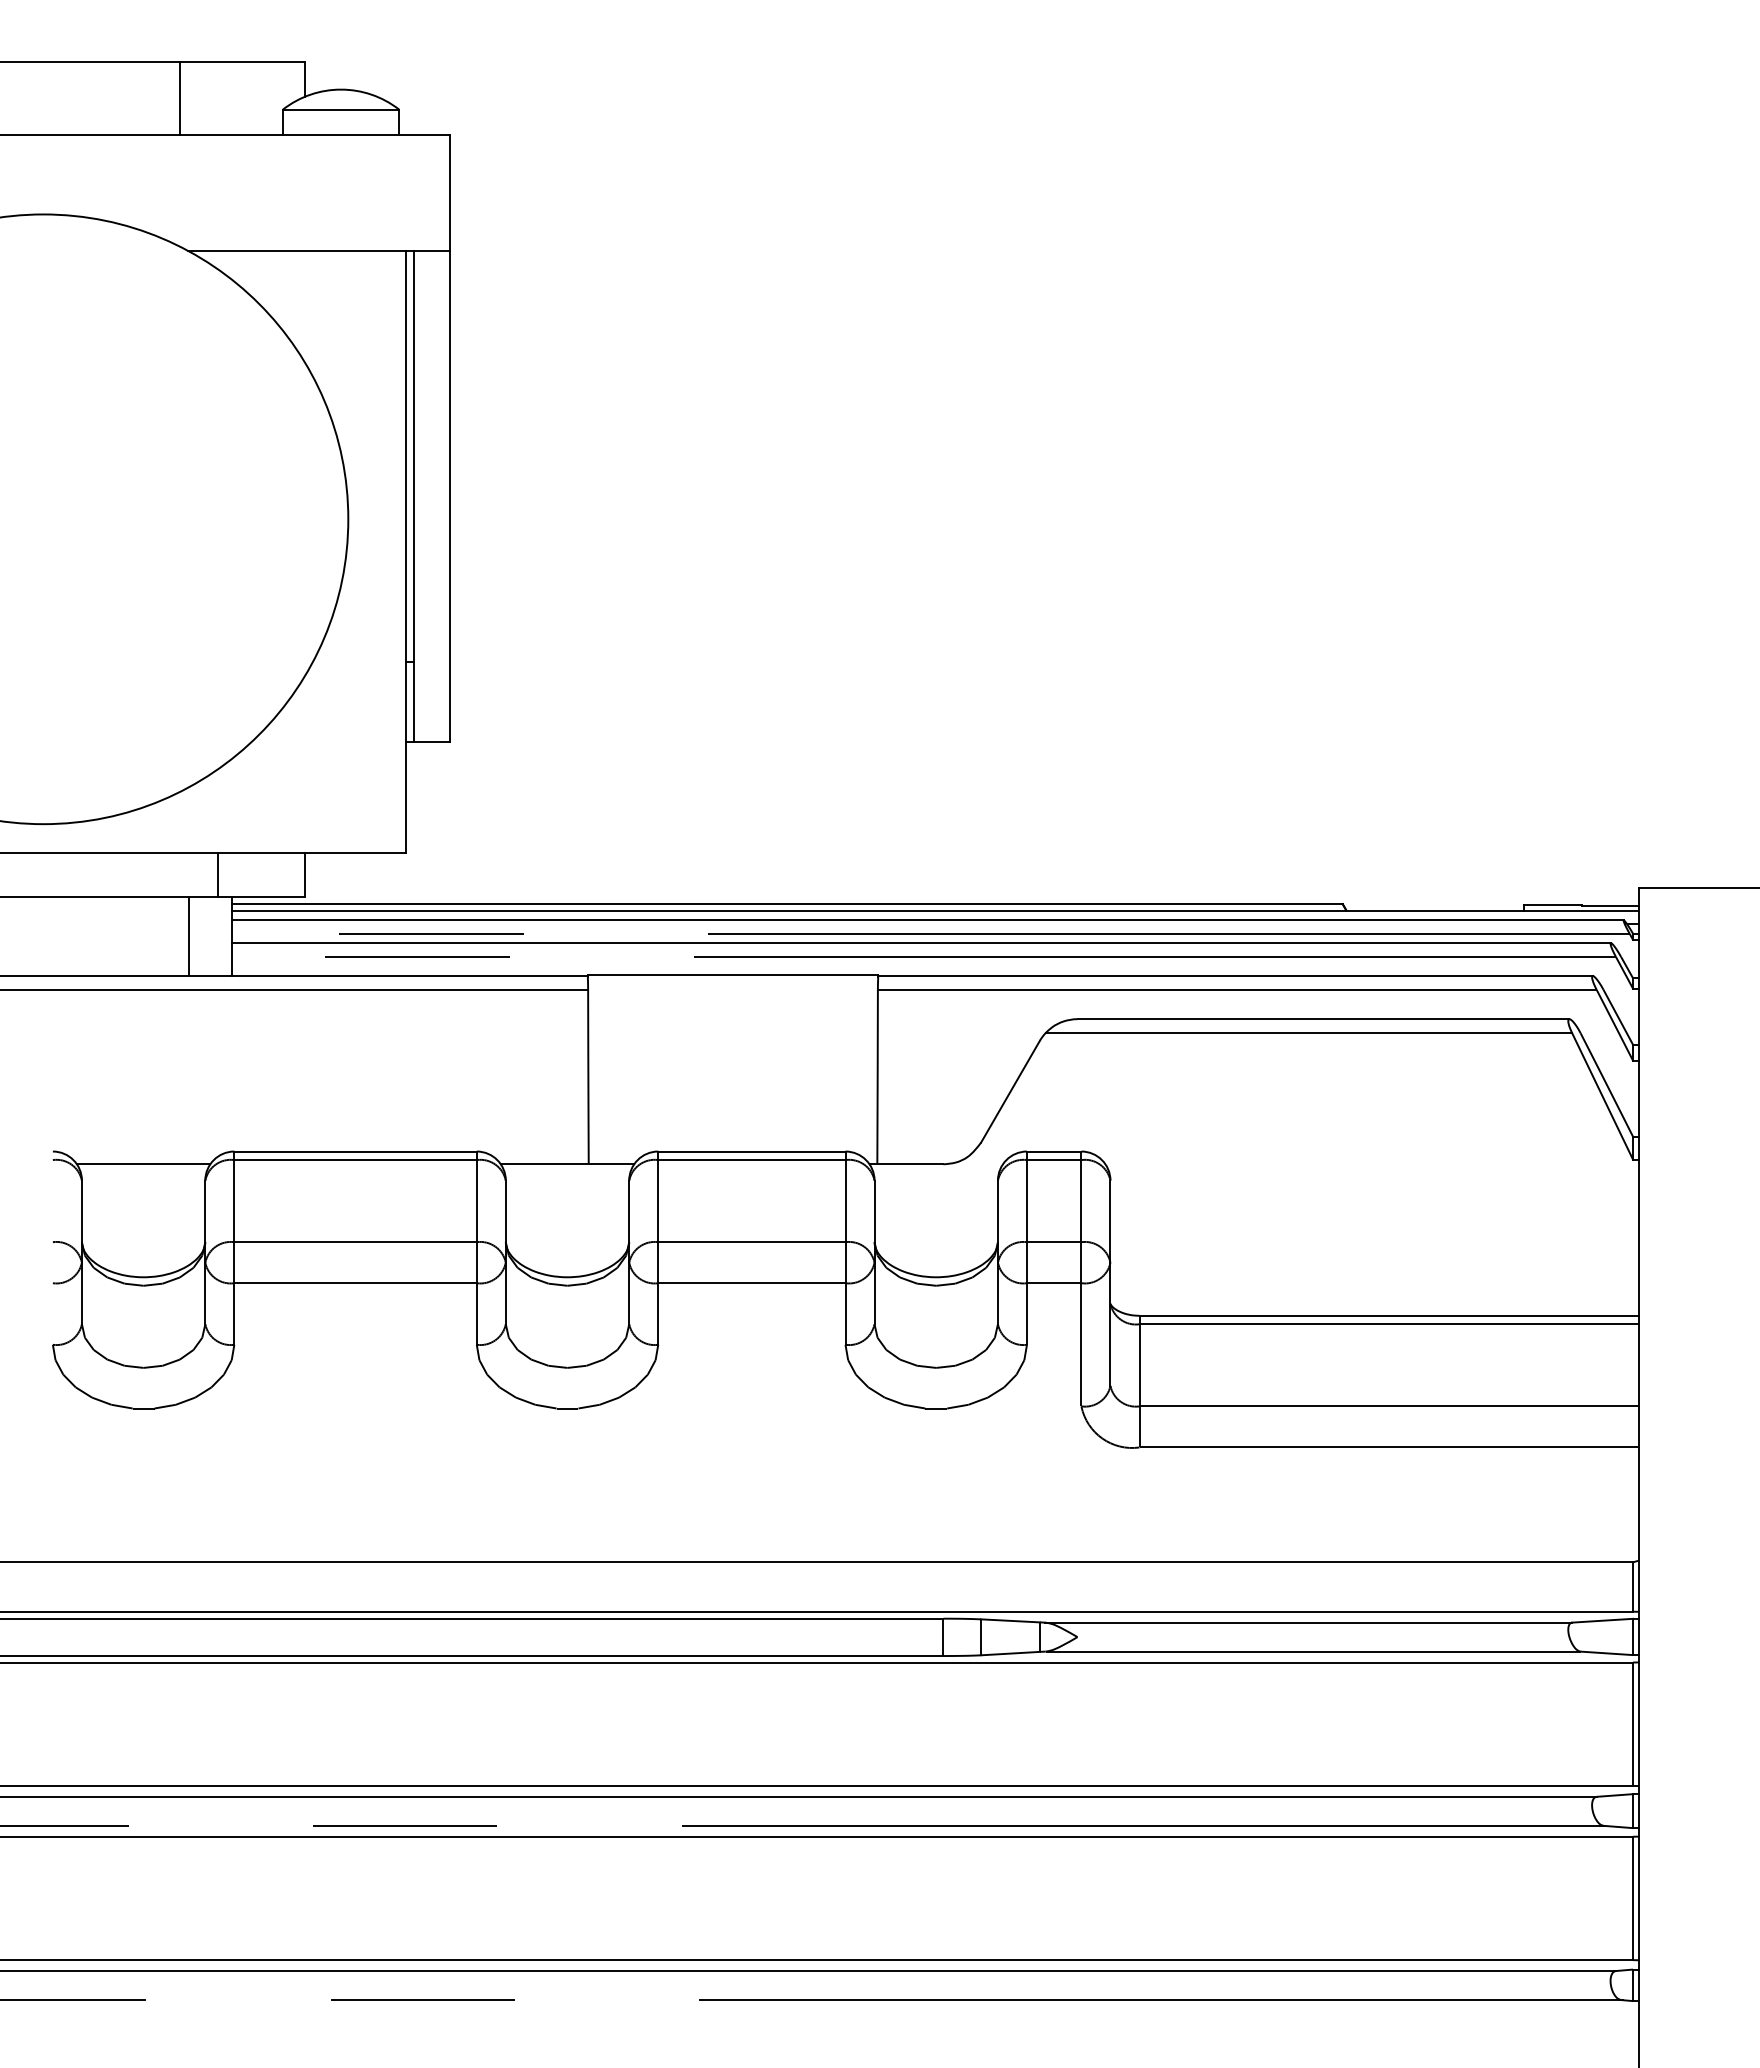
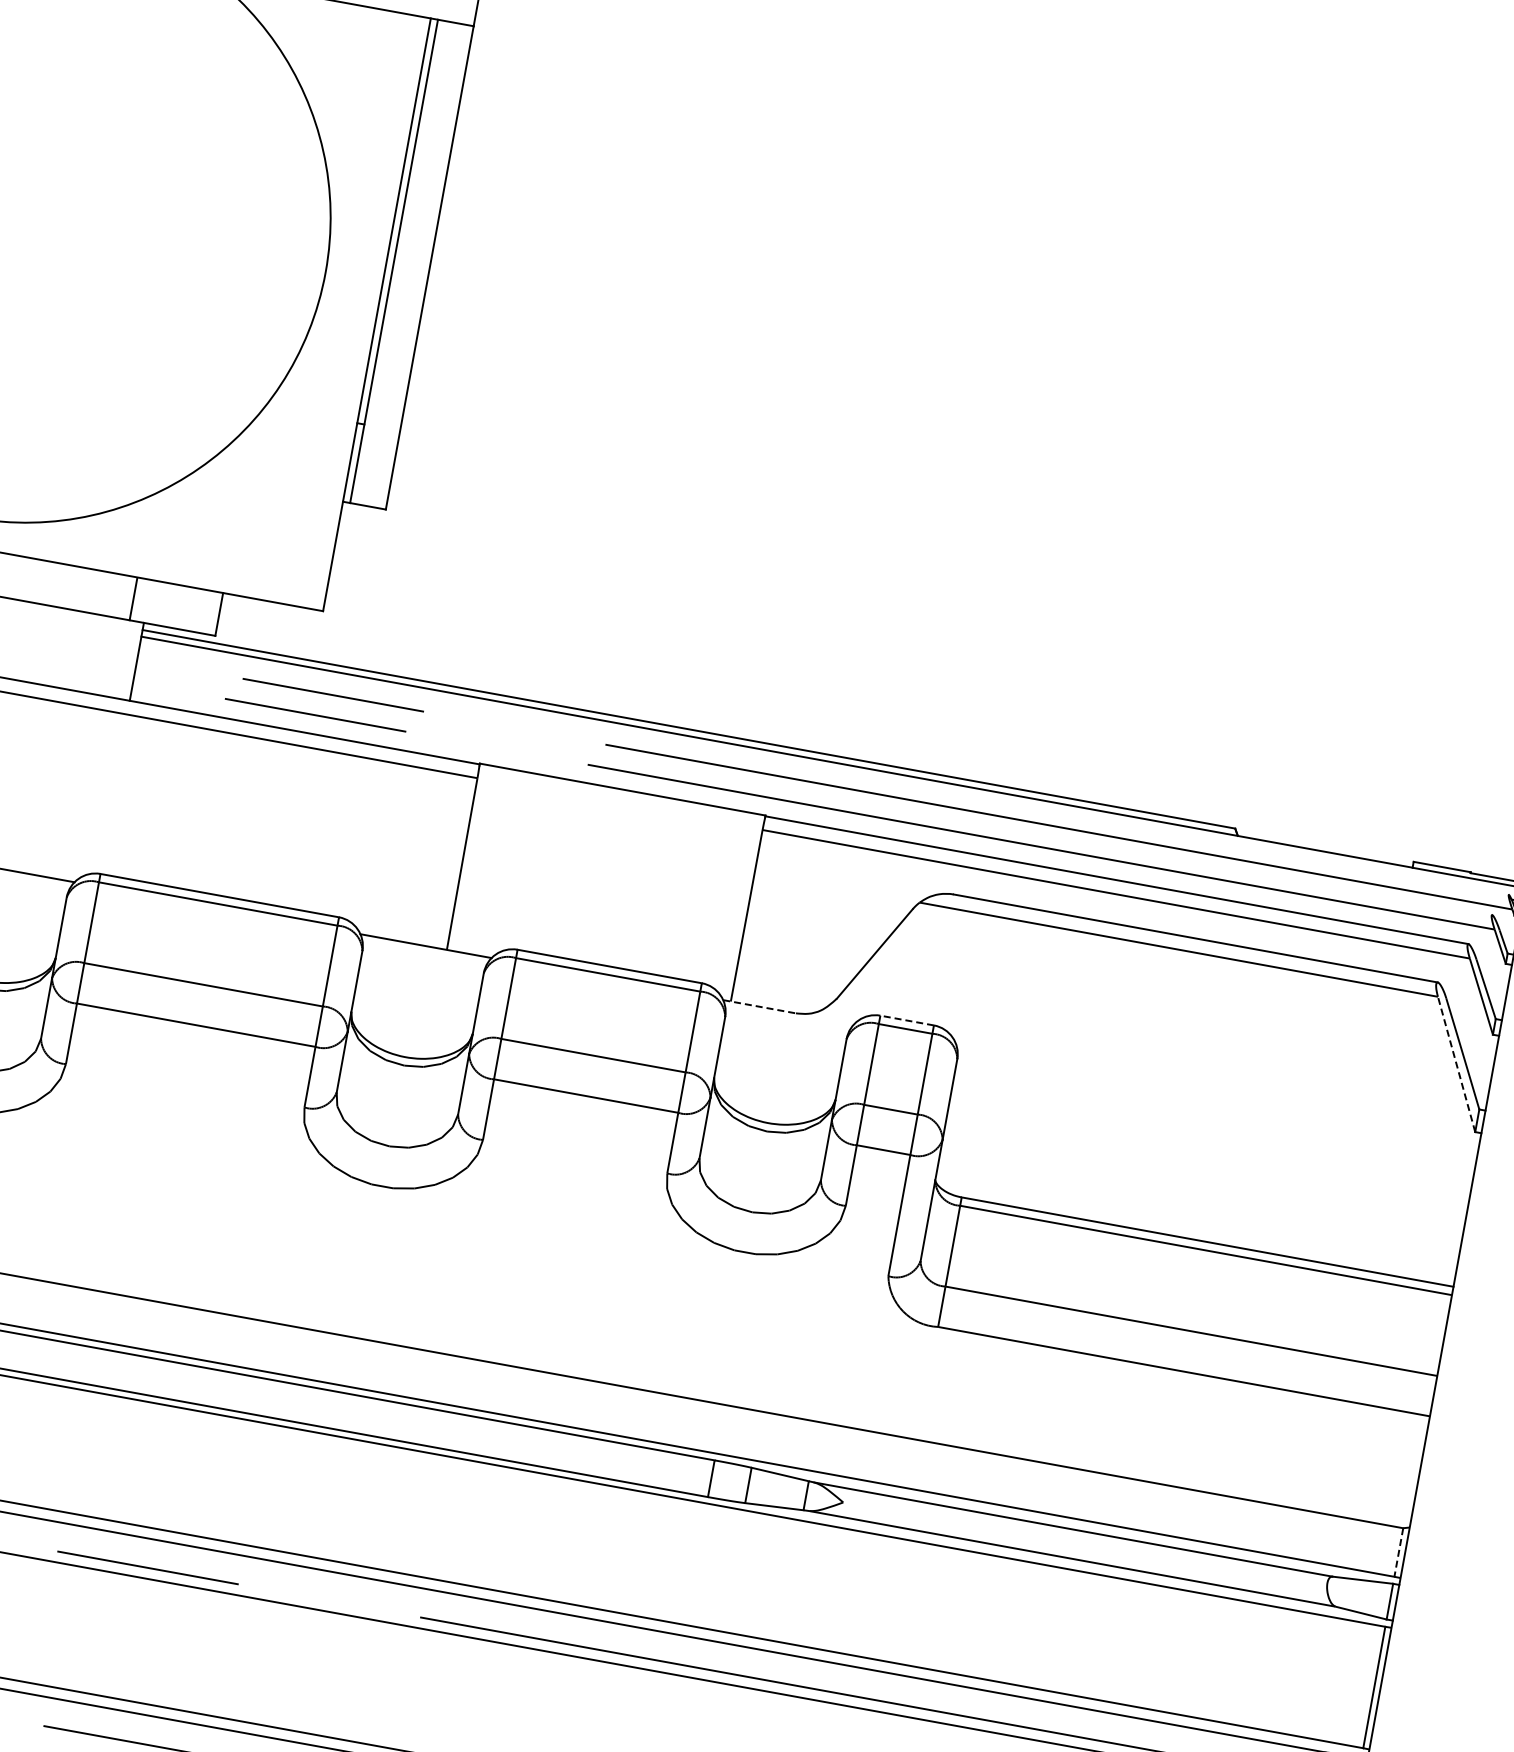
line: (927, 920) -> (823, 770), removed
line: (188, 935) -> (94, 653), removed
line: (921, 943) -> (813, 792), removed
line: (1602, 1096) -> (1456, 1064), solid -> dashed
line: (1053, 1151) -> (906, 1020), solid -> dashed
line: (906, 1164) -> (759, 1006), solid -> dashed
line: (1633, 1587) -> (1399, 1553), solid -> dashed

